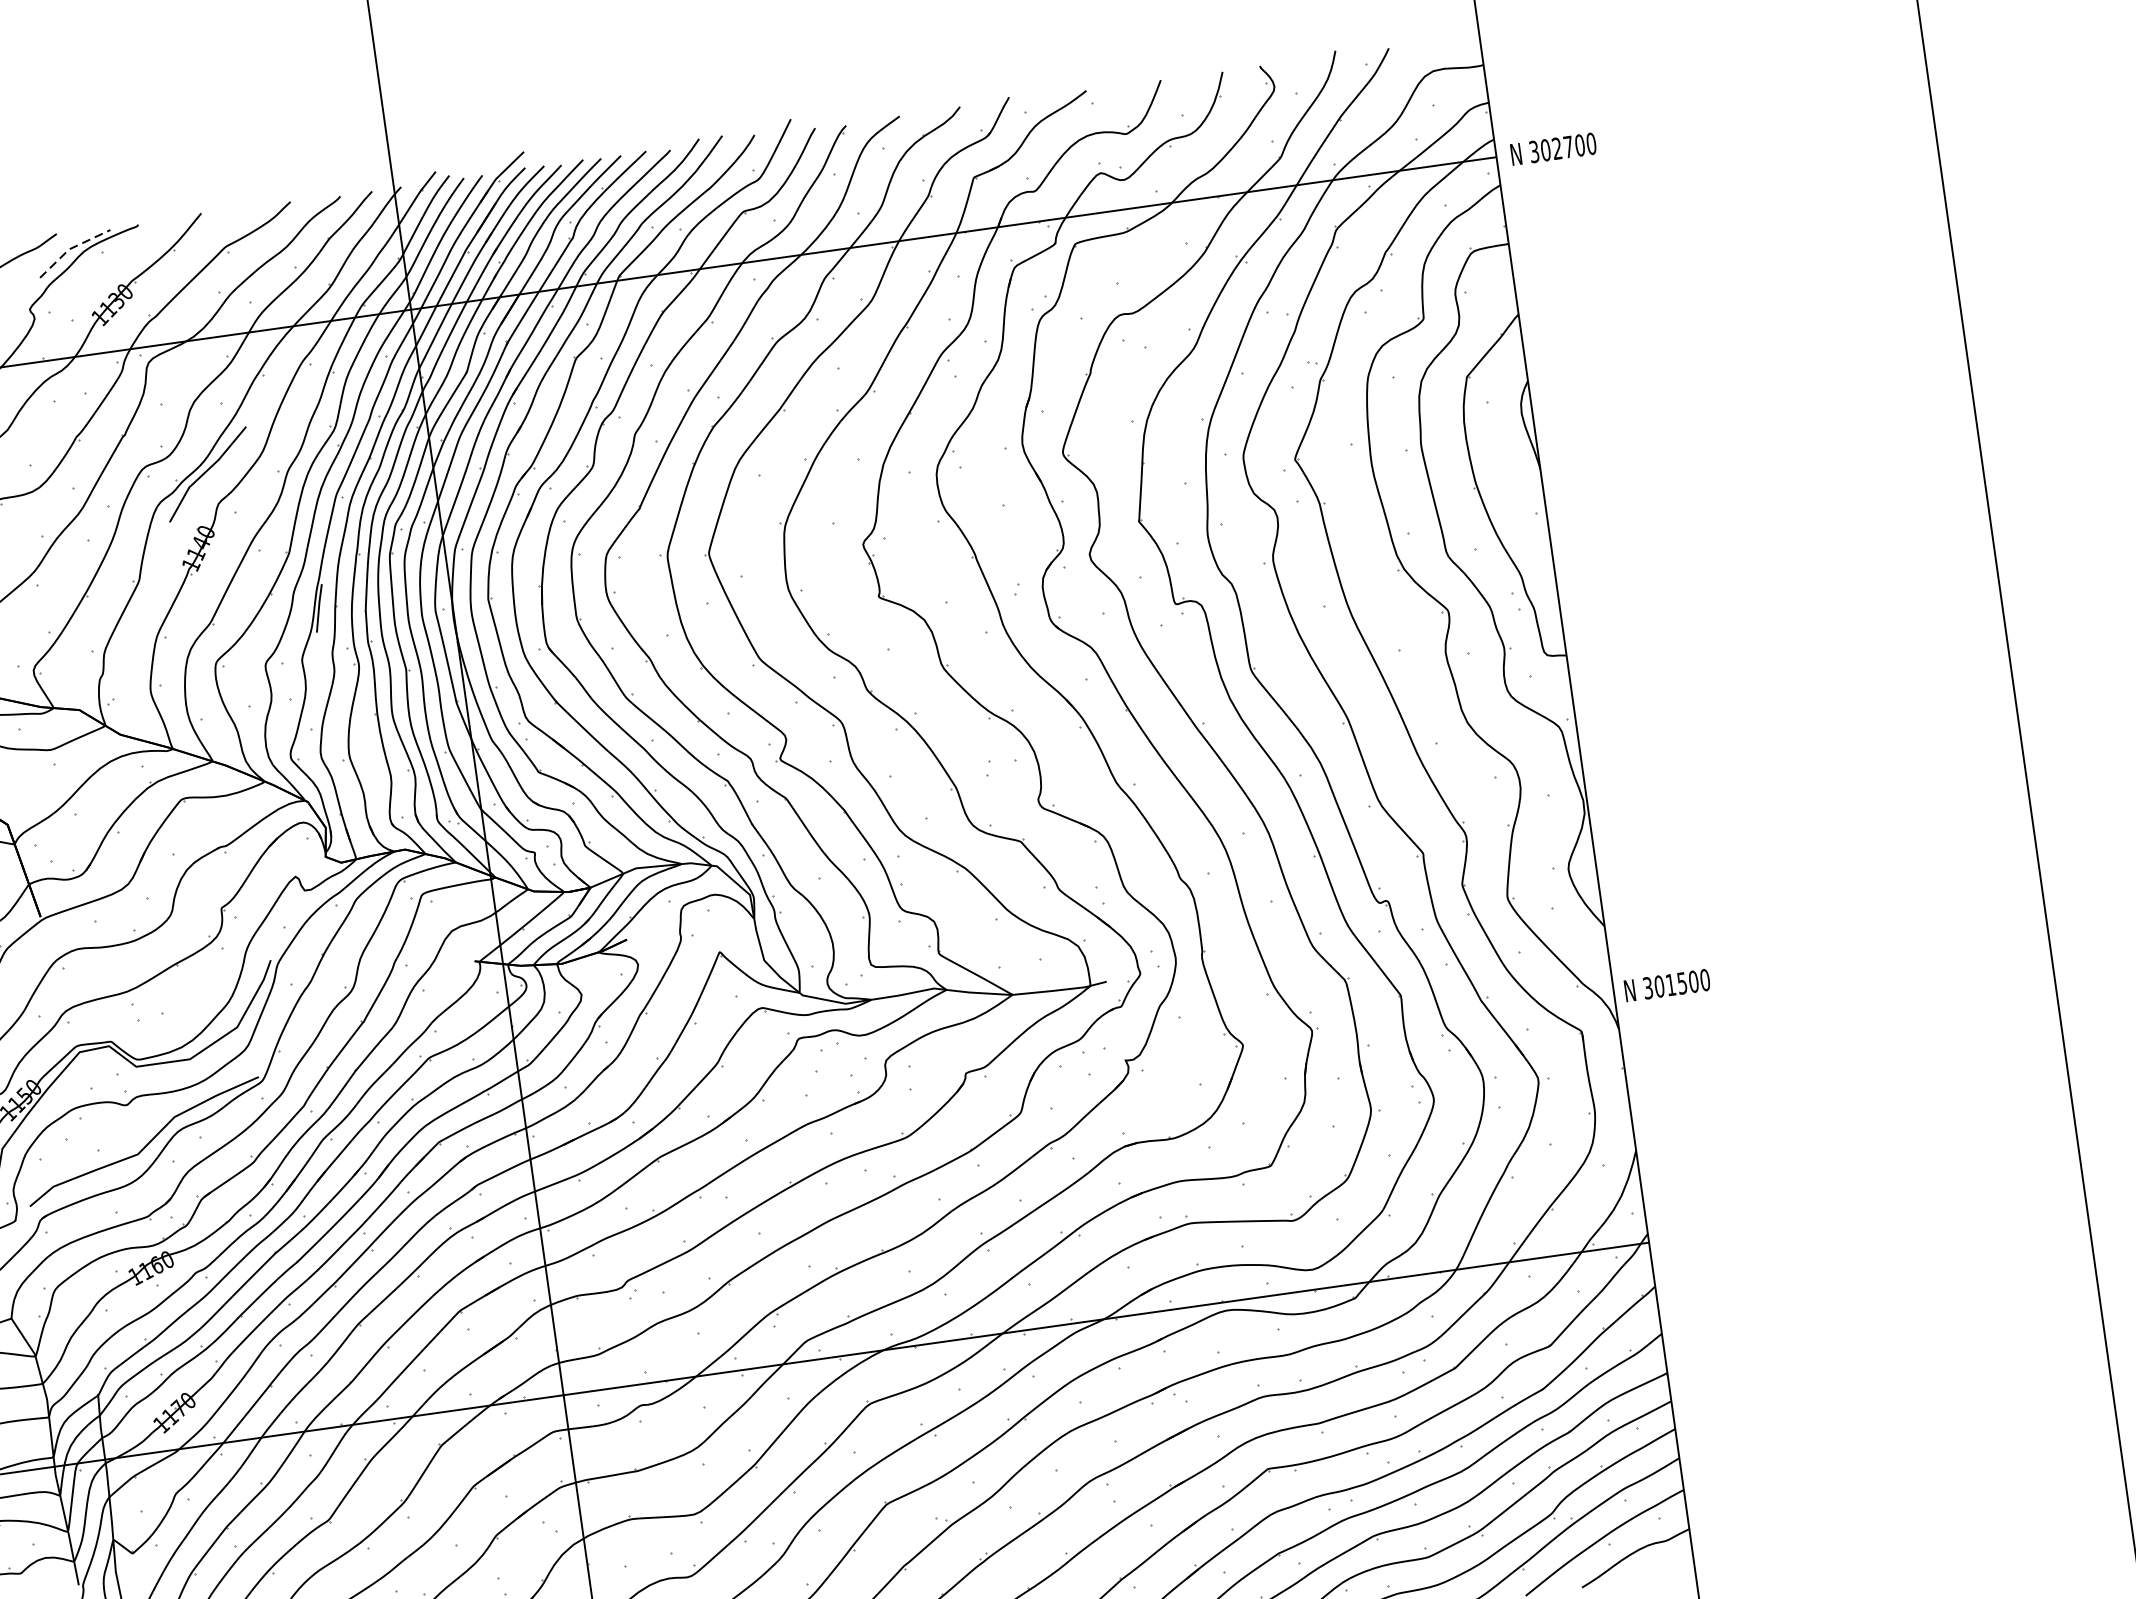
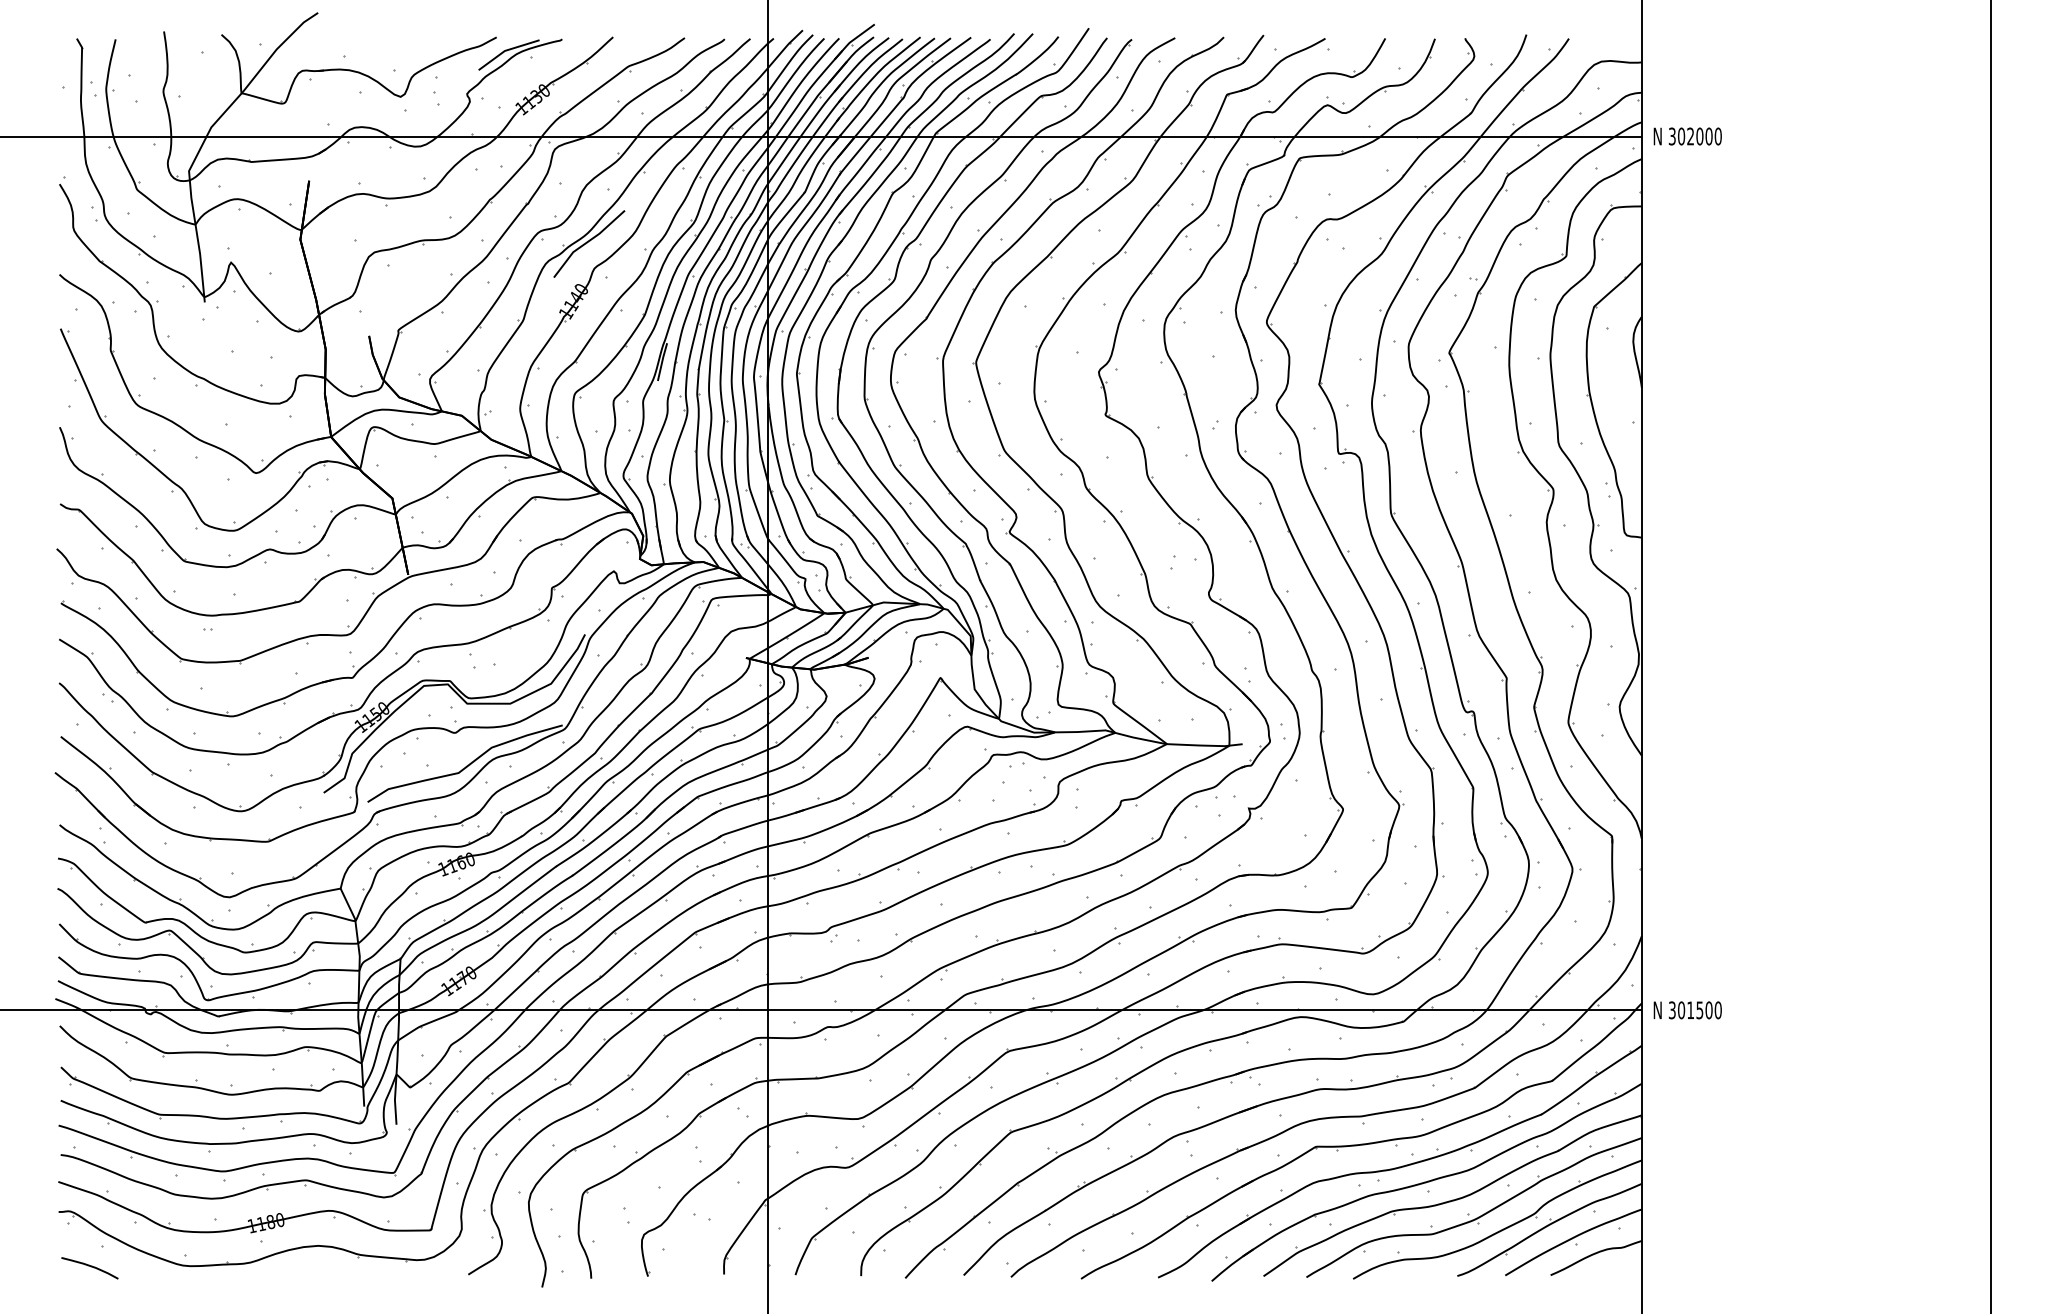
text: (1568, 147) -> (1699, 136), 302700 -> 302000
line: (71, 248) -> (506, 50), dashed -> solid
text: (1666, 985) -> (1687, 1010), moved

